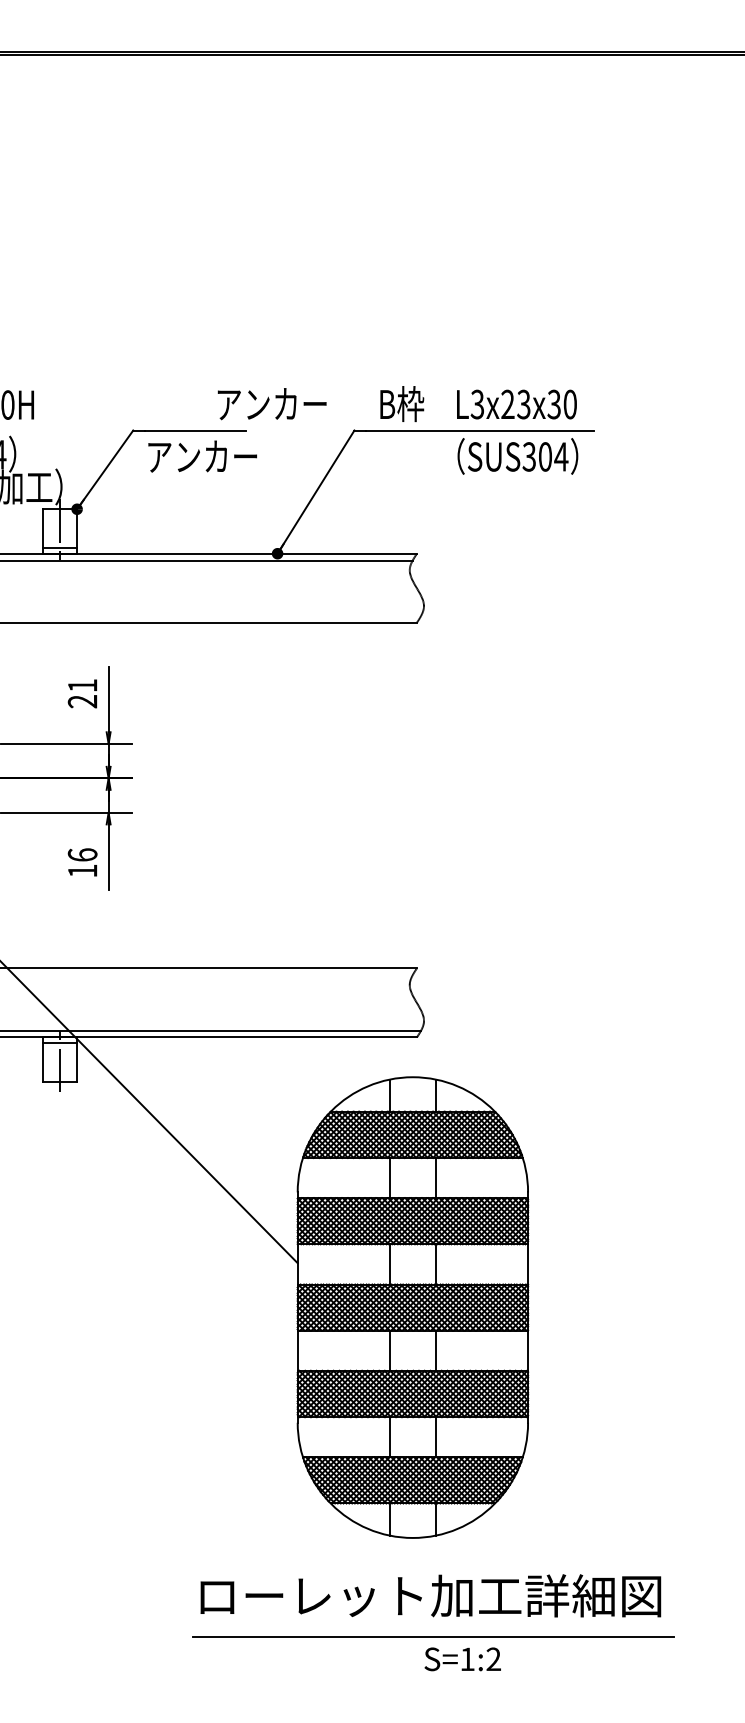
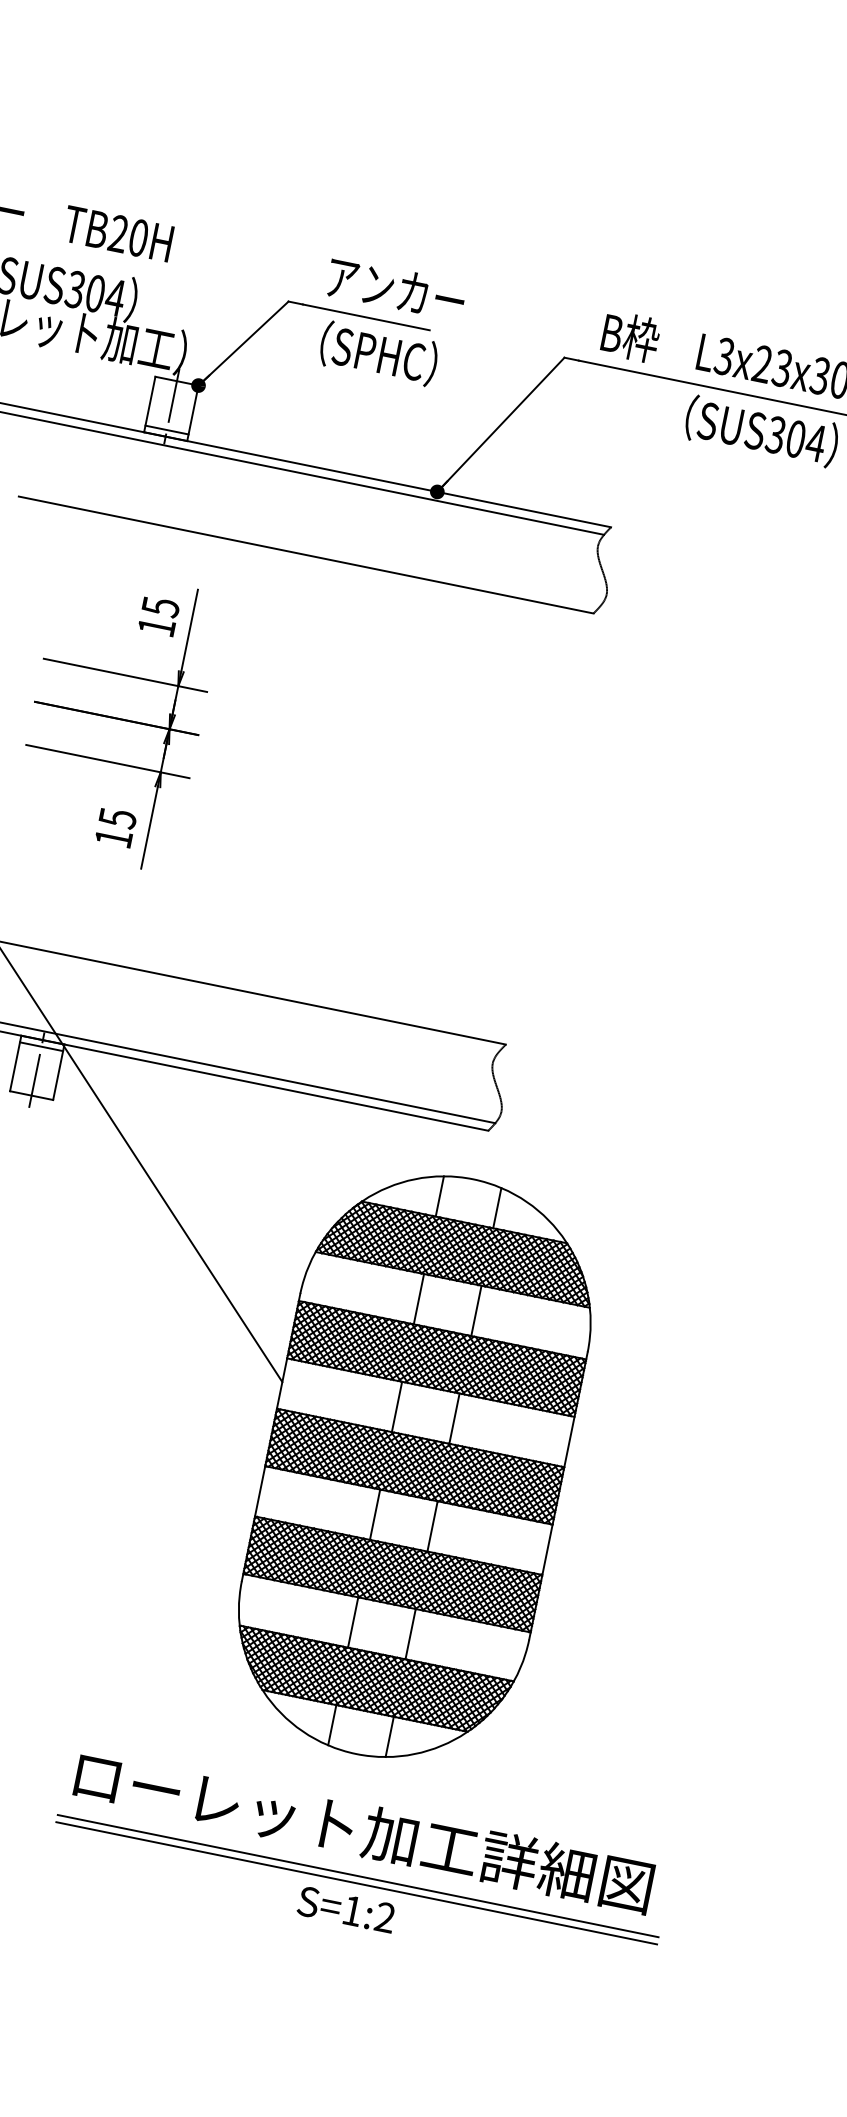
text: (271, 404) -> (395, 289), moved
text: (202, 456) -> (368, 351), アンカー -> （SPHC）
text: (82, 693) -> (158, 616), 21 -> 15
text: (82, 854) -> (117, 817), 16 -> 15
line: (433, 1631) -> (358, 1875), added
text: (462, 1659) -> (346, 1909), moved

